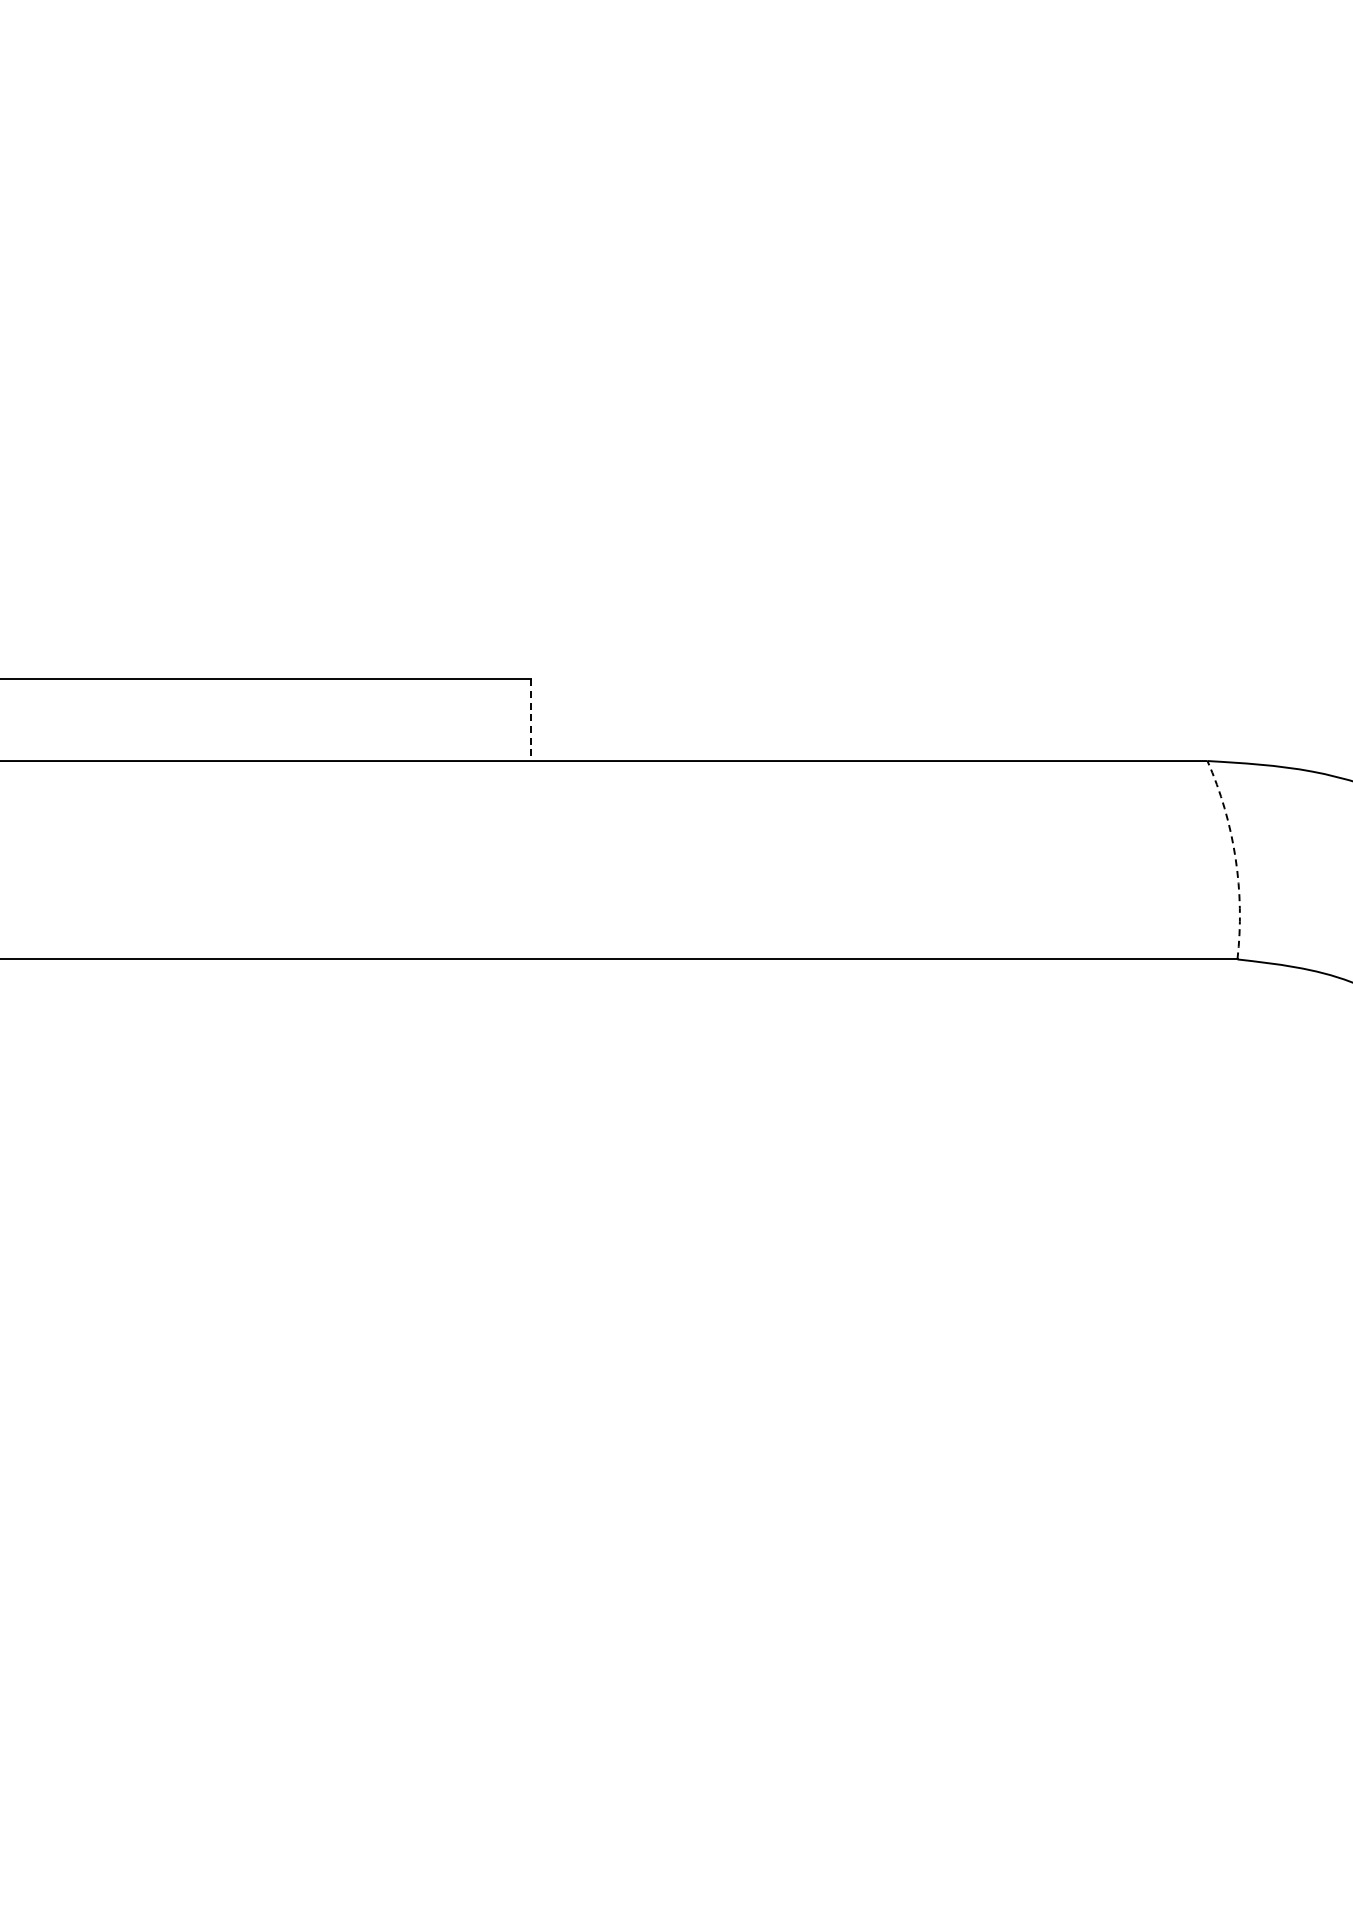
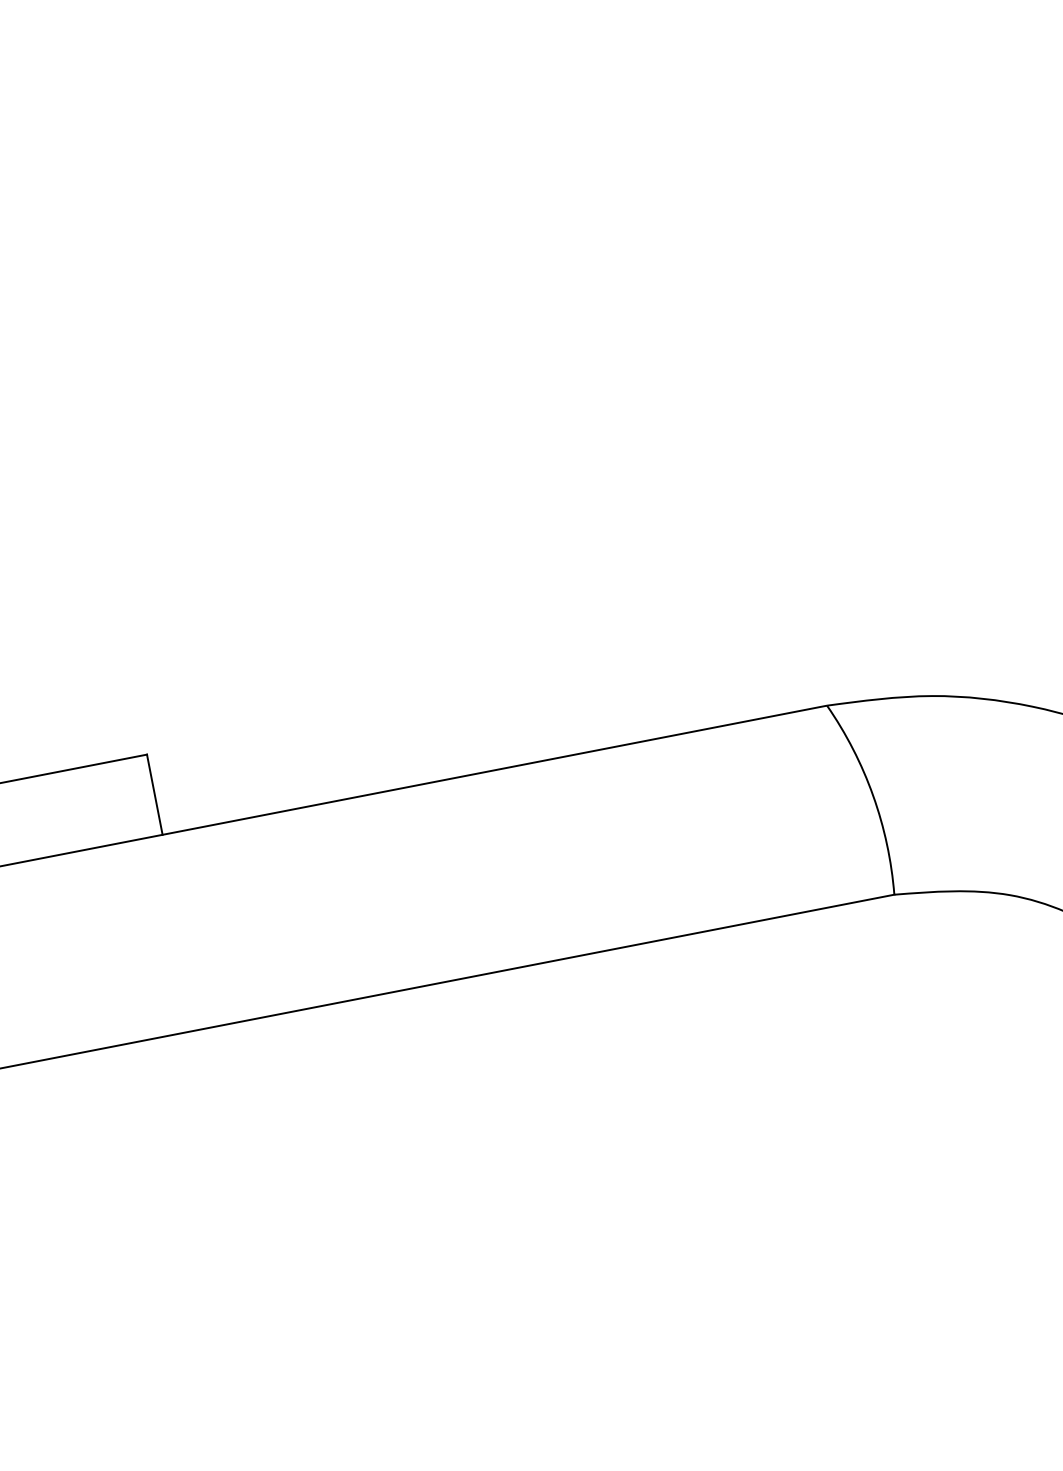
line: (530, 720) -> (154, 795), dashed -> solid
arc: (1235, 858) -> (873, 796), dashed -> solid

